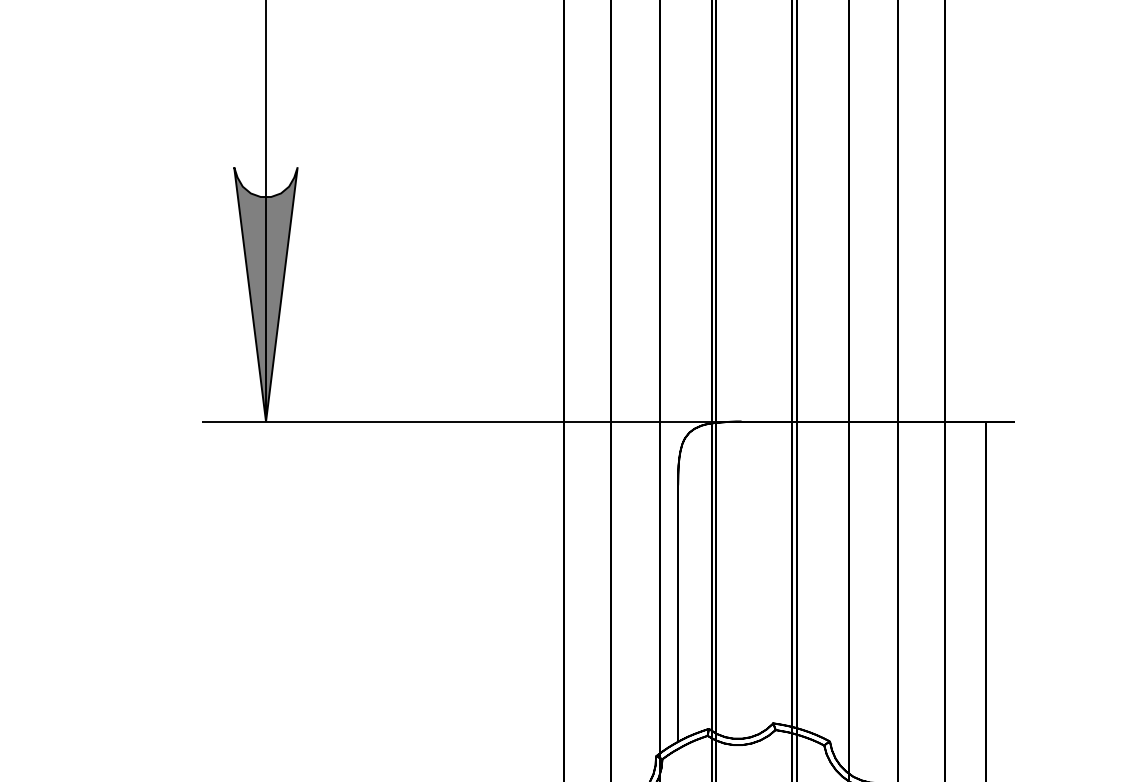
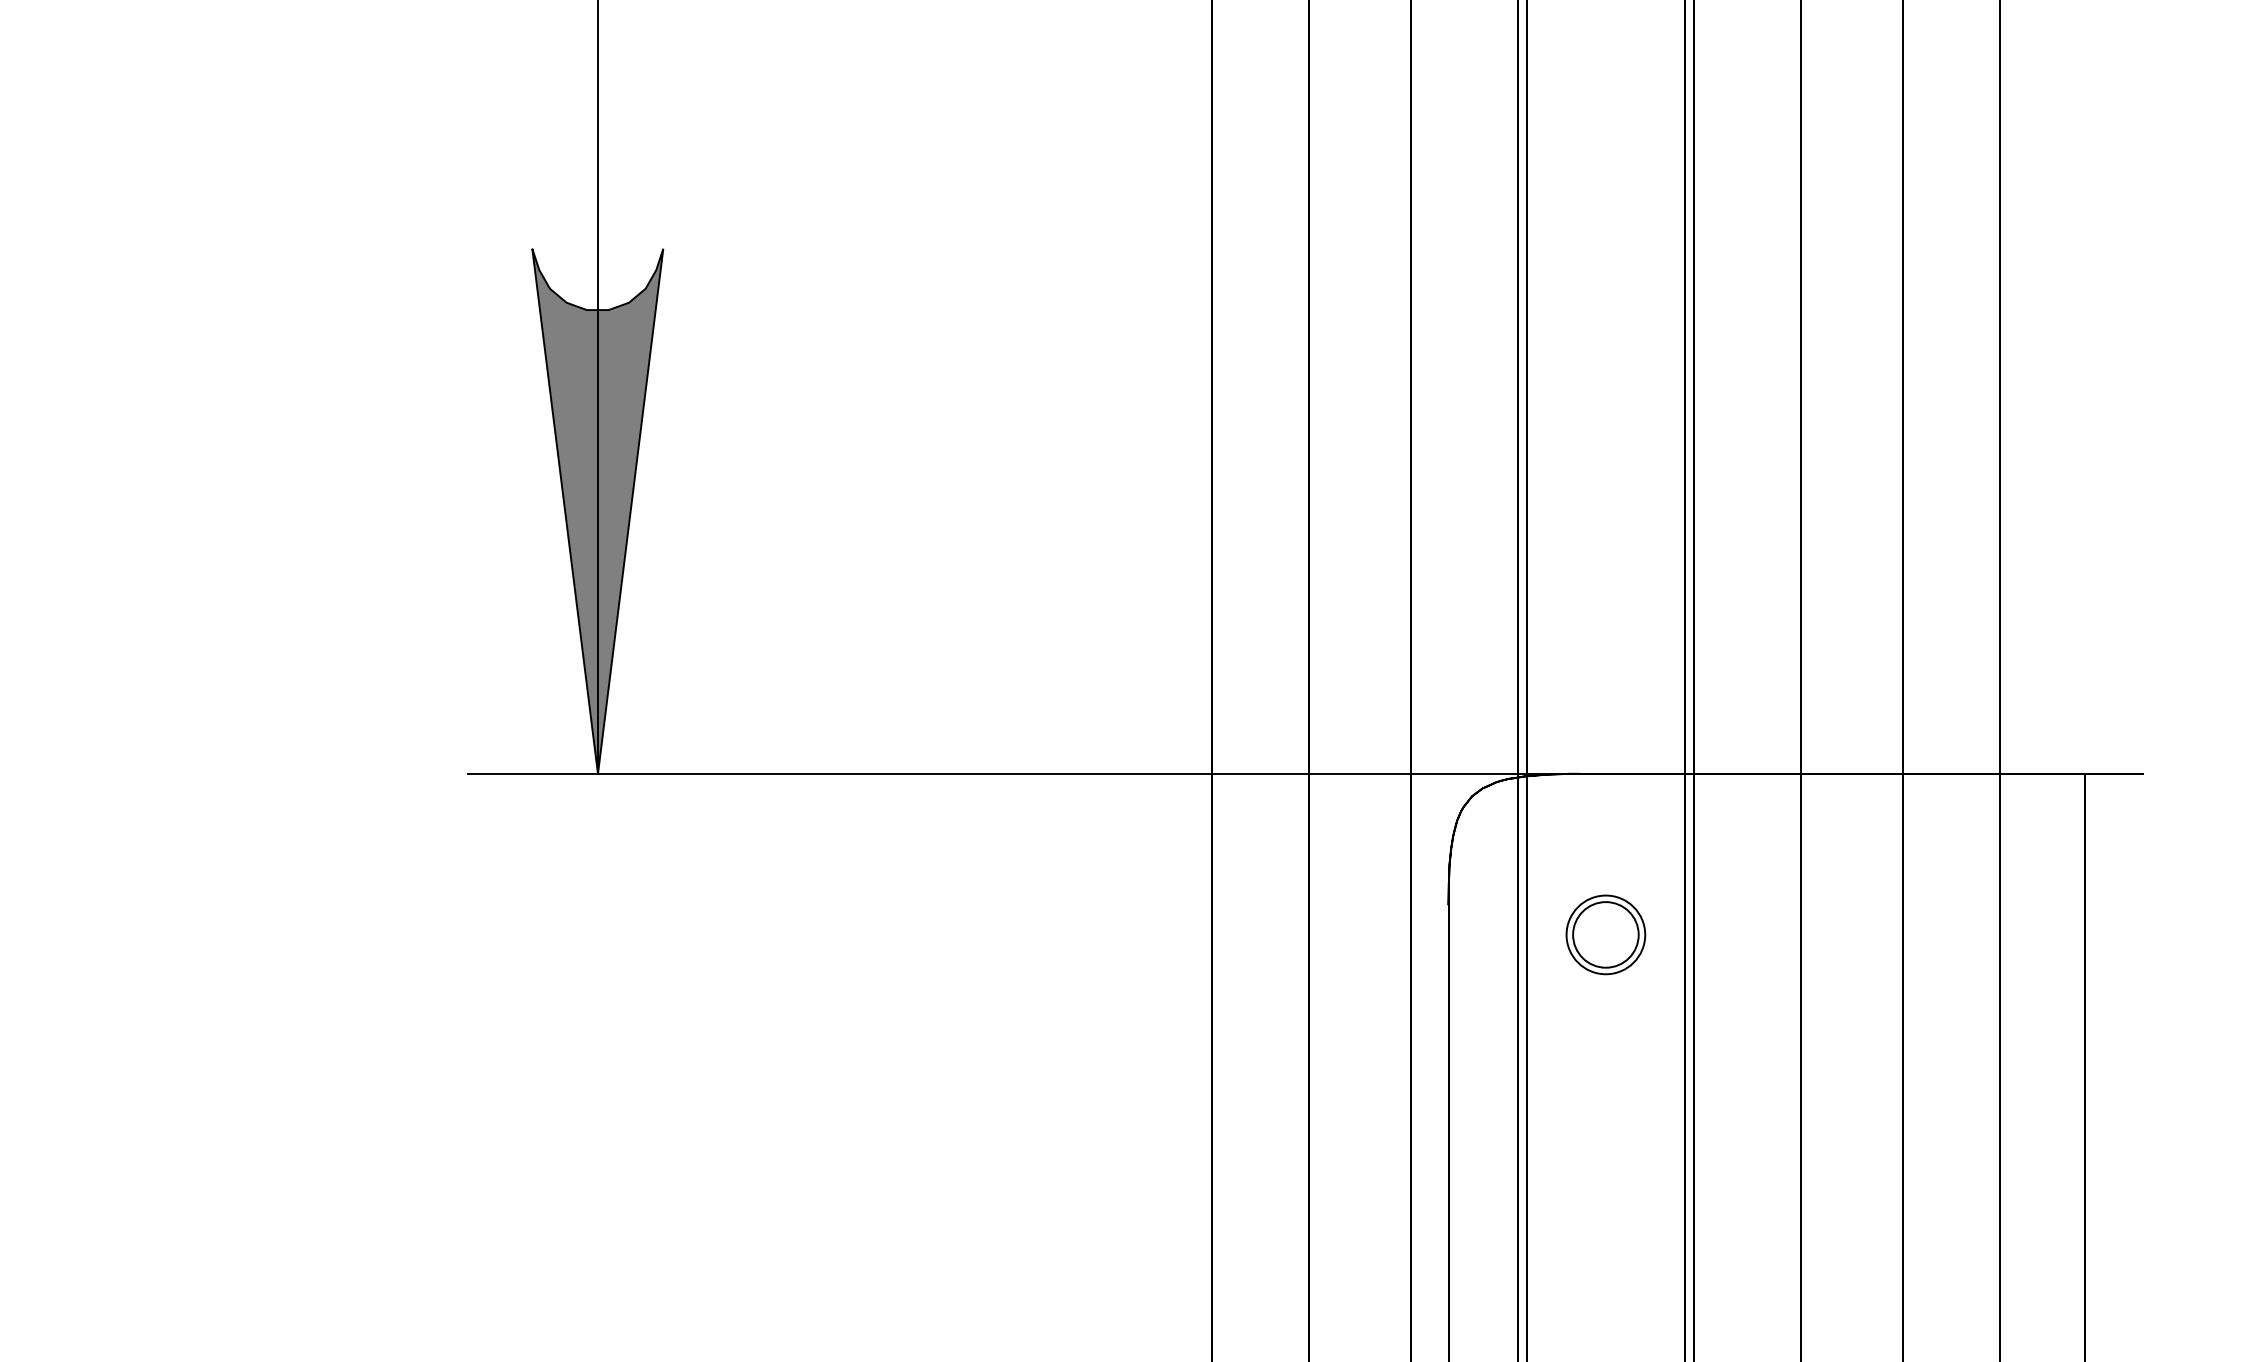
part: (754, 499) -> (1606, 934), added

